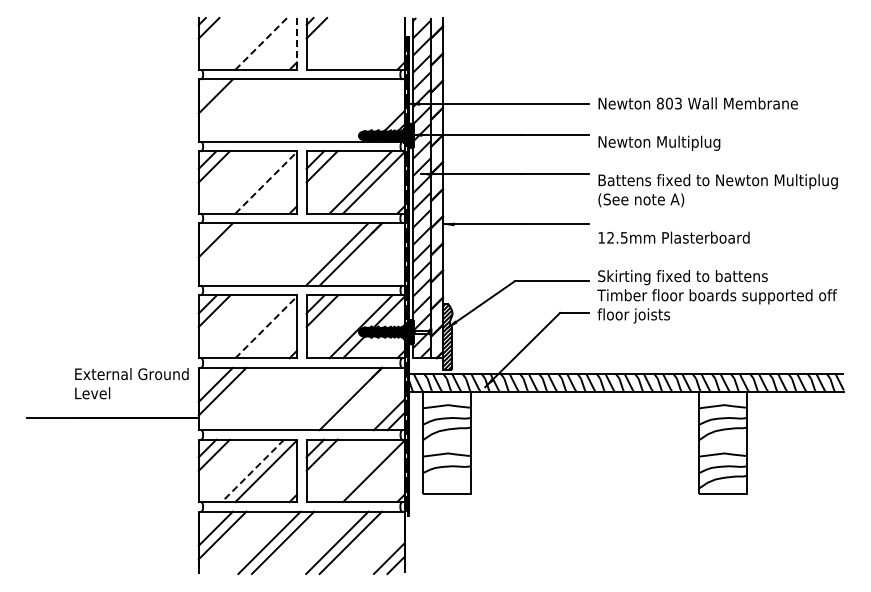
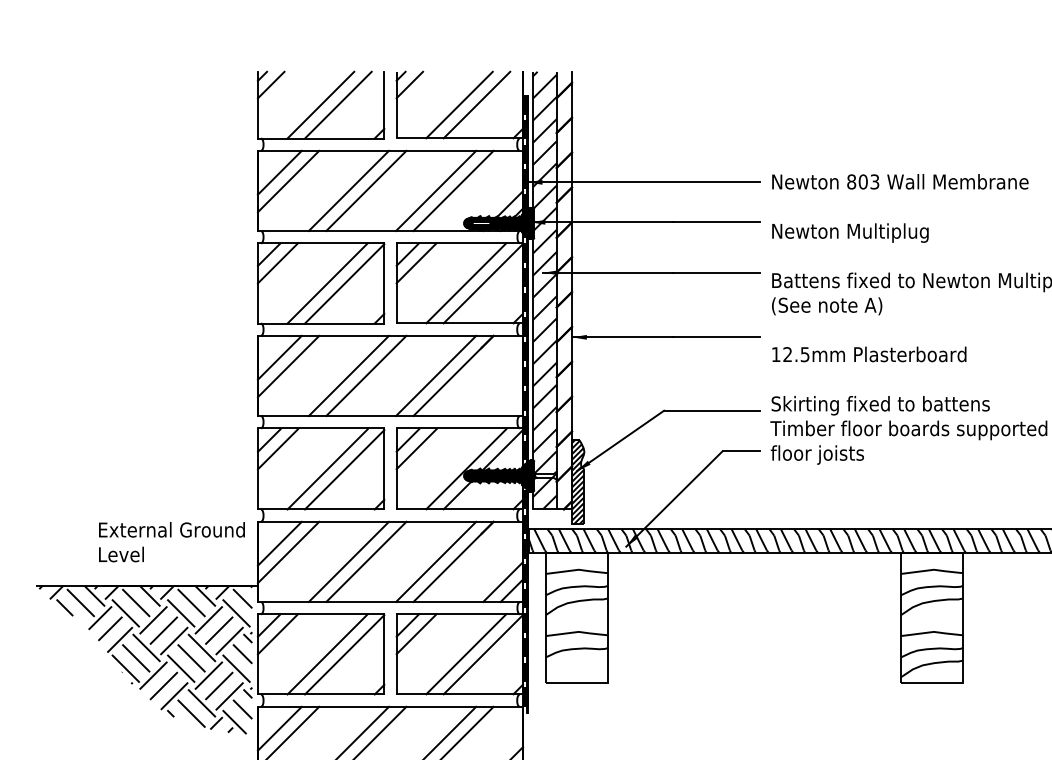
line: (247, 43) -> (320, 104), added
line: (261, 43) -> (338, 104), dashed -> solid
line: (297, 43) -> (384, 104), dashed -> solid
line: (355, 43) -> (459, 104), added
line: (368, 43) -> (476, 104), added
line: (222, 103) -> (288, 181), added
line: (269, 110) -> (348, 190), added
line: (282, 110) -> (365, 190), added
line: (337, 110) -> (436, 190), added
line: (350, 110) -> (453, 190), added
line: (252, 182) -> (327, 283), added
line: (266, 182) -> (345, 283), dashed -> solid
line: (222, 246) -> (288, 365), added
line: (269, 254) -> (348, 376), added
line: (282, 254) -> (365, 376), added
line: (252, 326) -> (327, 468), added
line: (266, 327) -> (345, 469), dashed -> solid
line: (269, 398) -> (348, 561), added
line: (282, 398) -> (365, 561), added
line: (337, 398) -> (436, 561), added
line: (360, 470) -> (465, 653), added
line: (252, 471) -> (327, 655), dashed -> solid
hatch: (111, 474) -> (145, 658), added

